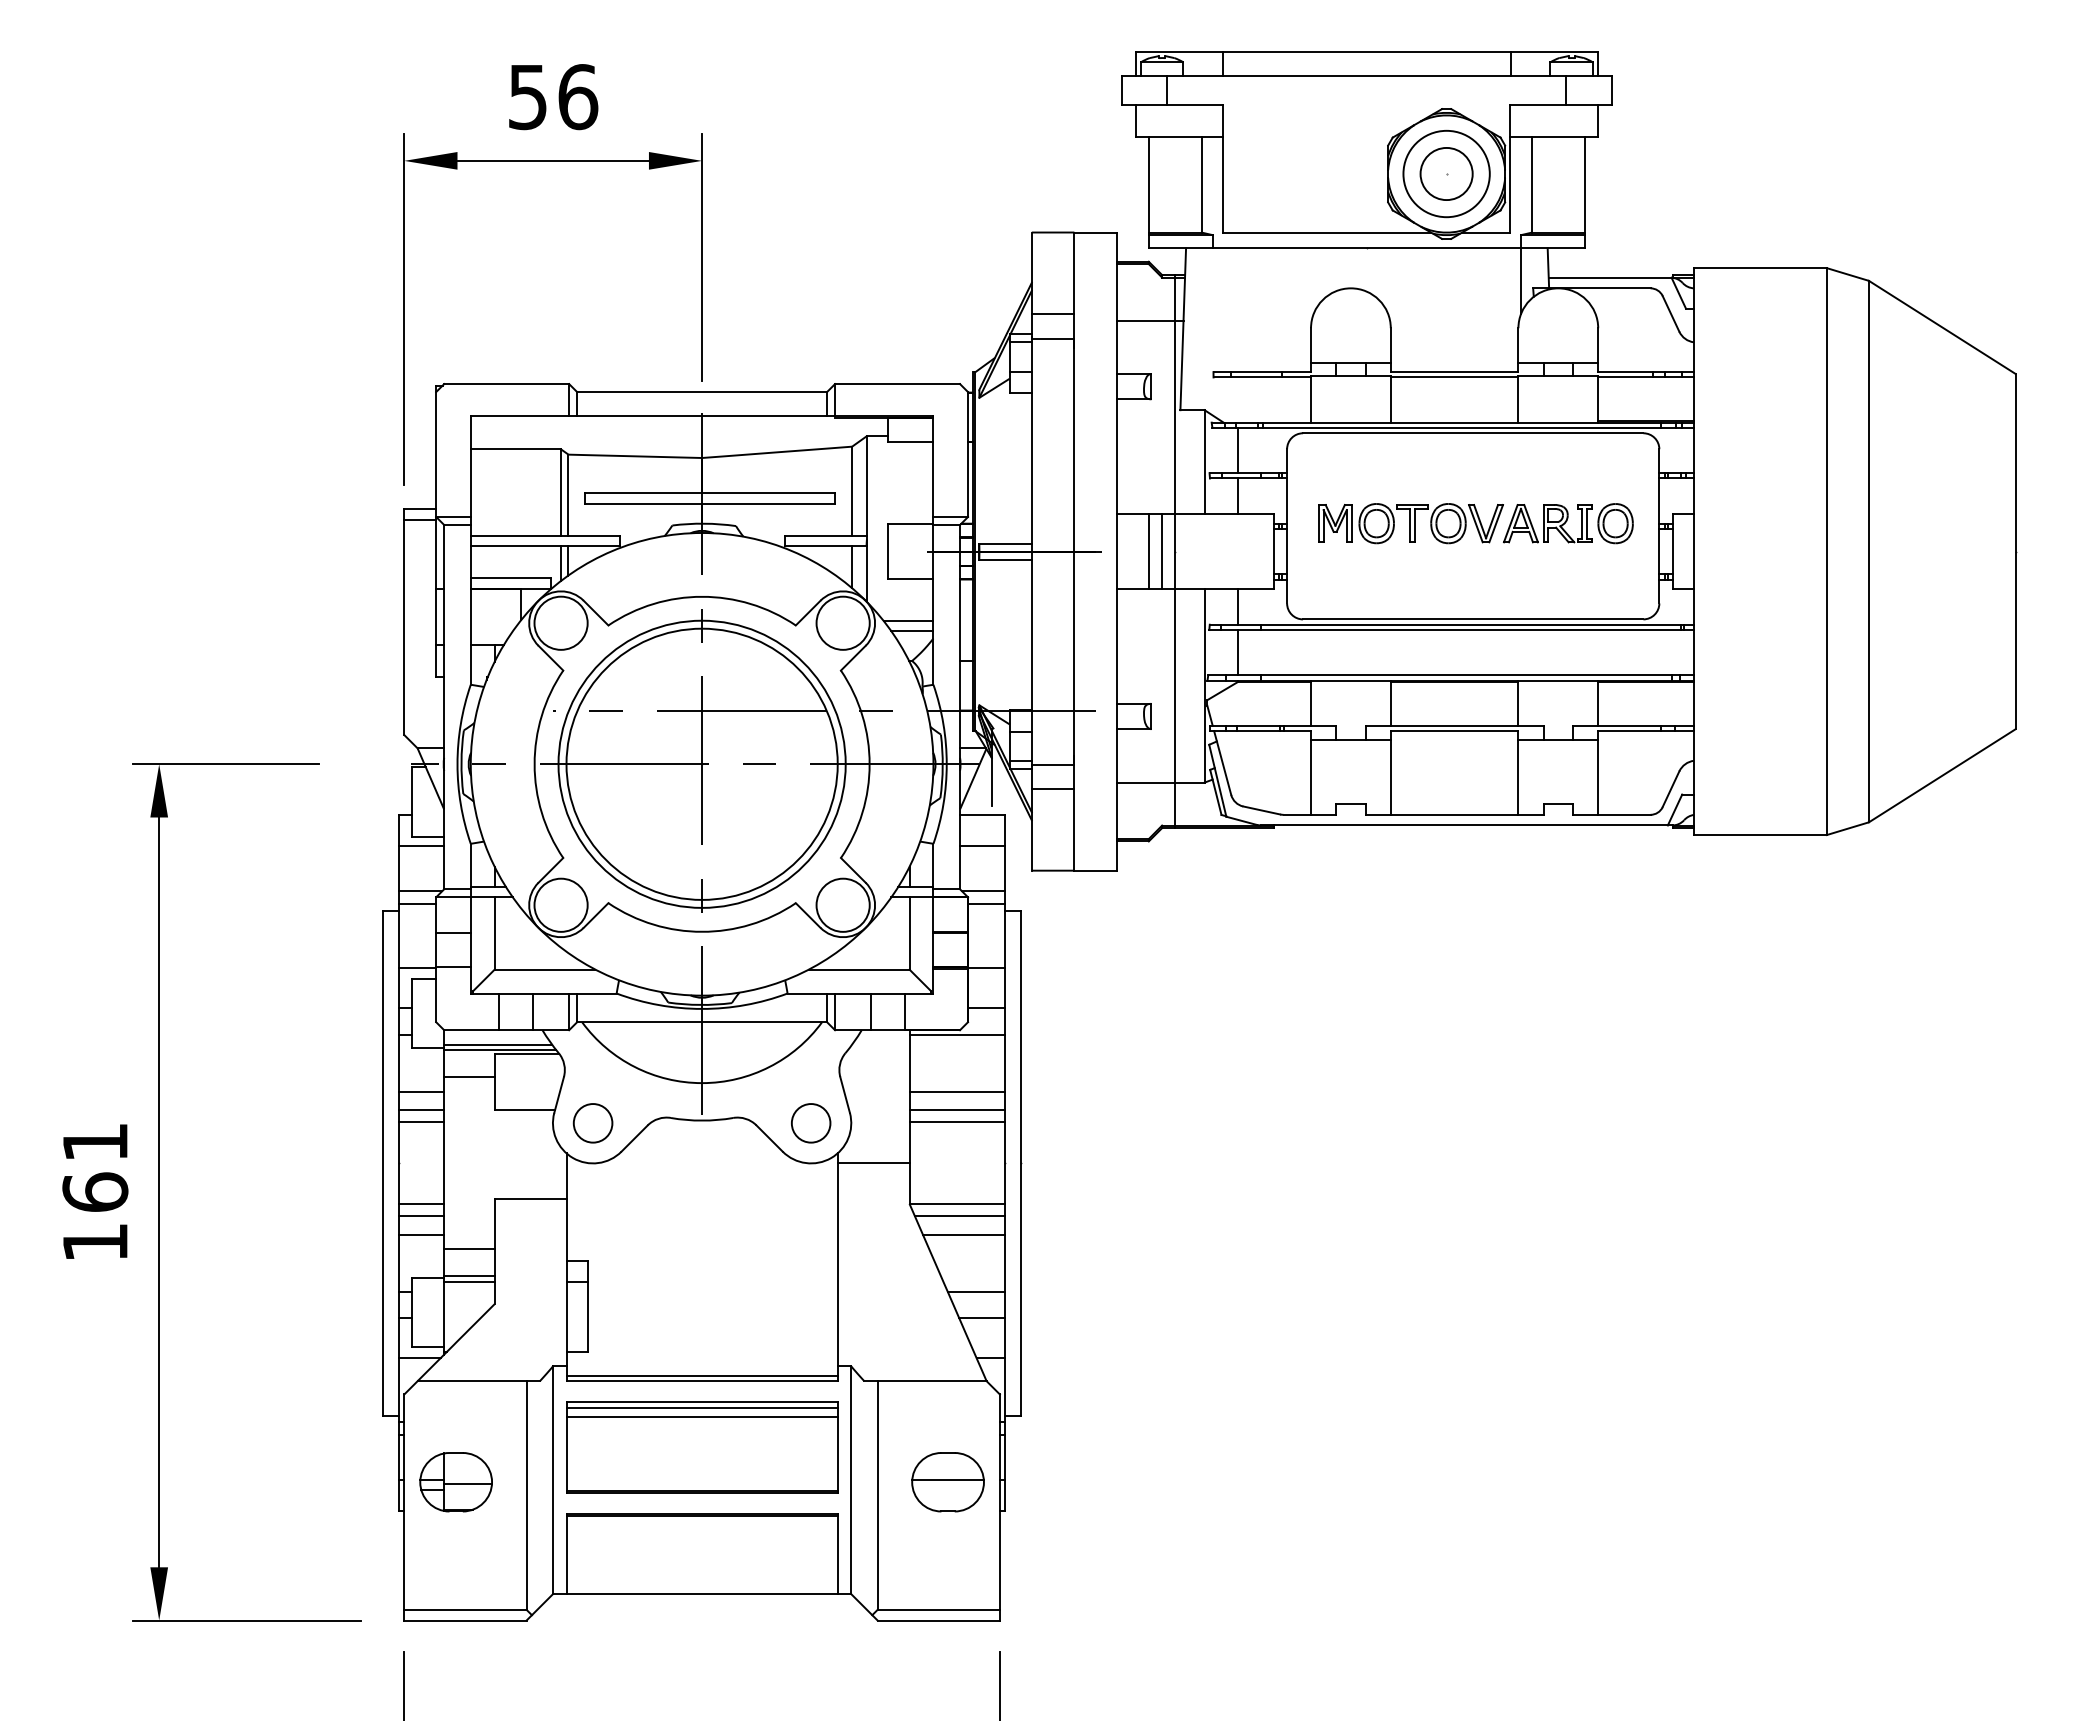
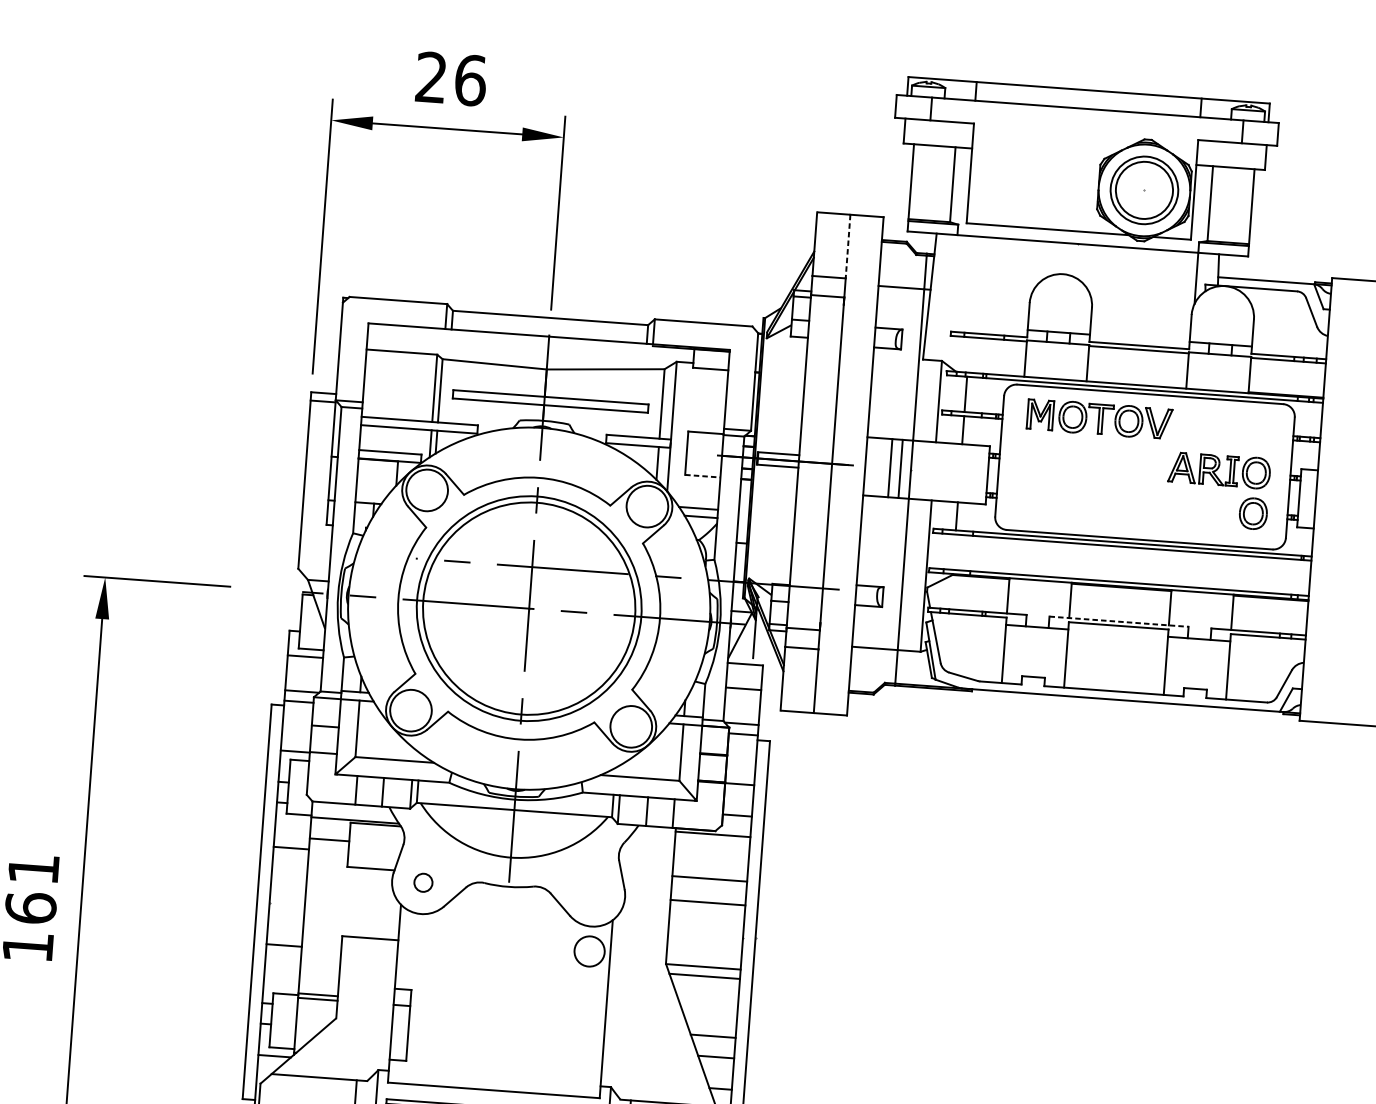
text: (527, 97) -> (431, 77), 56 -> 26
circle: (1446, 173) -> (1144, 189), size x1.4
line: (1074, 273) -> (848, 246), solid -> dashed
part: (1410, 523) -> (1099, 419), moved
part: (1615, 575) -> (1253, 513), added
line: (910, 579) -> (702, 476), solid -> dashed
line: (1238, 652) -> (954, 552), removed
line: (1455, 725) -> (1119, 621), solid -> dashed
line: (498, 1044) -> (354, 815), removed
line: (421, 1110) -> (290, 862), removed
line: (957, 1110) -> (708, 893), removed
line: (421, 1122) -> (289, 872), removed
circle: (592, 1123) -> (423, 882), size x0.6
circle: (811, 1123) -> (589, 951), moved
line: (873, 1163) -> (640, 930), removed
line: (421, 1204) -> (284, 936), removed
line: (421, 1234) -> (283, 959), removed
line: (963, 1234) -> (706, 990), removed
line: (469, 1248) -> (319, 973), removed
line: (701, 1376) -> (493, 1086), removed

